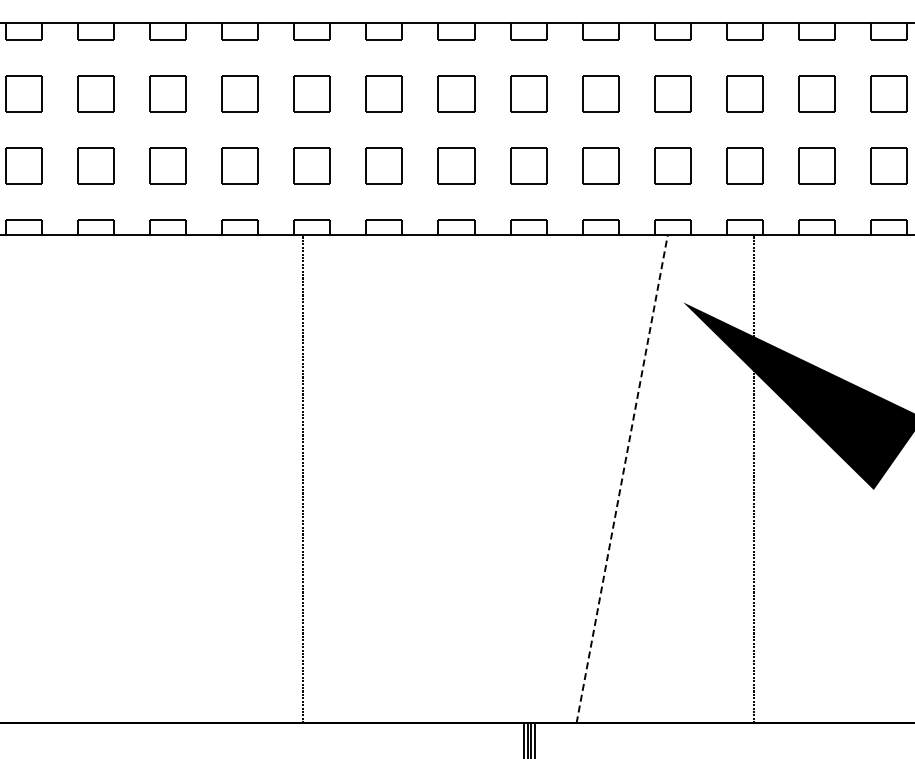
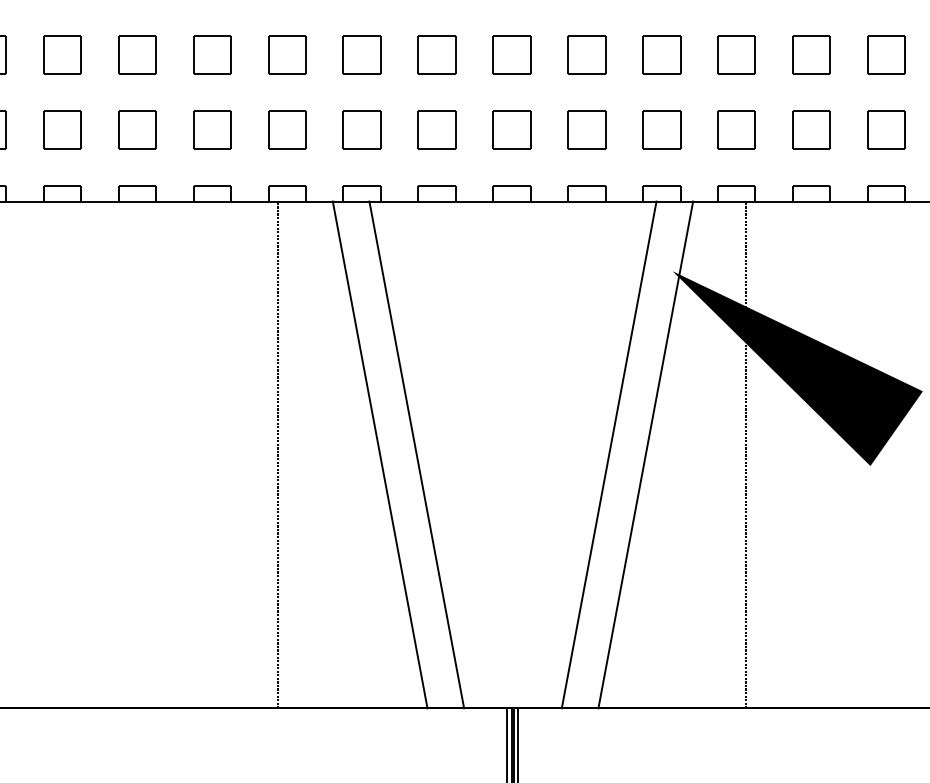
line: (622, 478) -> (609, 454), dashed -> solid
line: (401, 479) -> (380, 455), added
line: (436, 479) -> (416, 455), added
line: (657, 479) -> (645, 455), added

